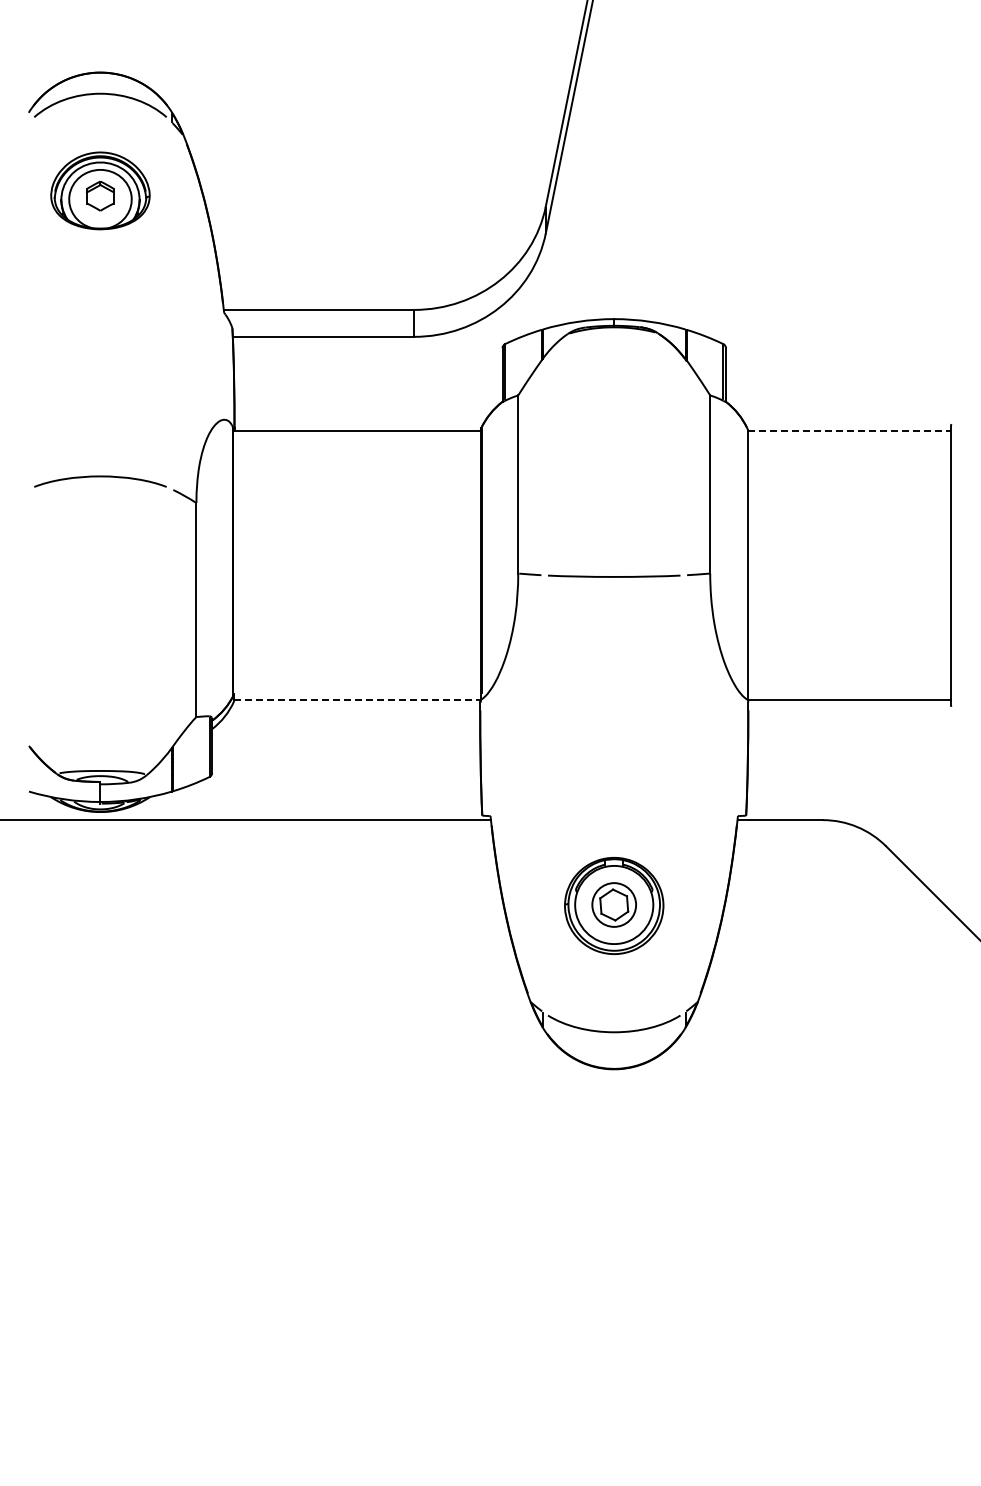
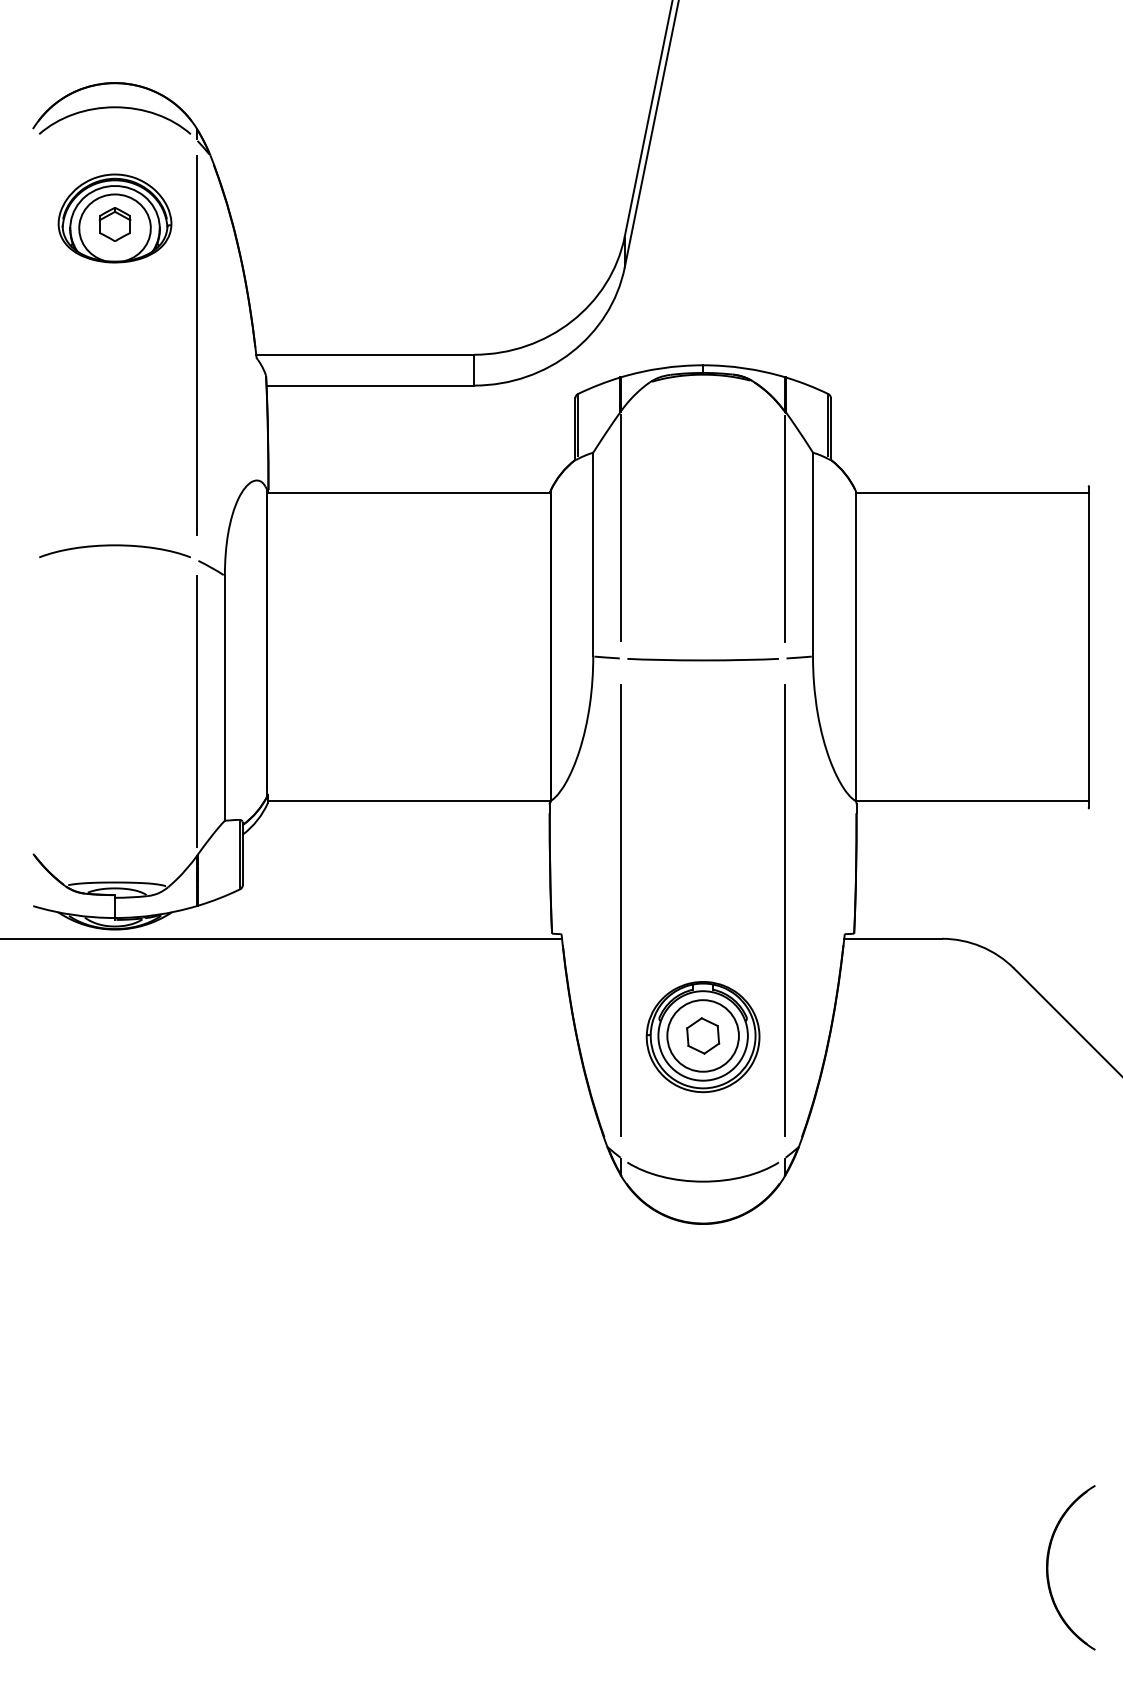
line: (171, 301) -> (196, 345), added
line: (849, 430) -> (972, 492), dashed -> solid
line: (542, 461) -> (621, 528), added
line: (685, 461) -> (784, 528), added
line: (171, 621) -> (196, 711), added
line: (358, 700) -> (410, 801), dashed -> solid
line: (542, 795) -> (621, 910), added
line: (685, 795) -> (784, 910), added
circle: (613, 904) -> (702, 1035), size x1.43
part: (916, 1365) -> (1049, 1563), added

